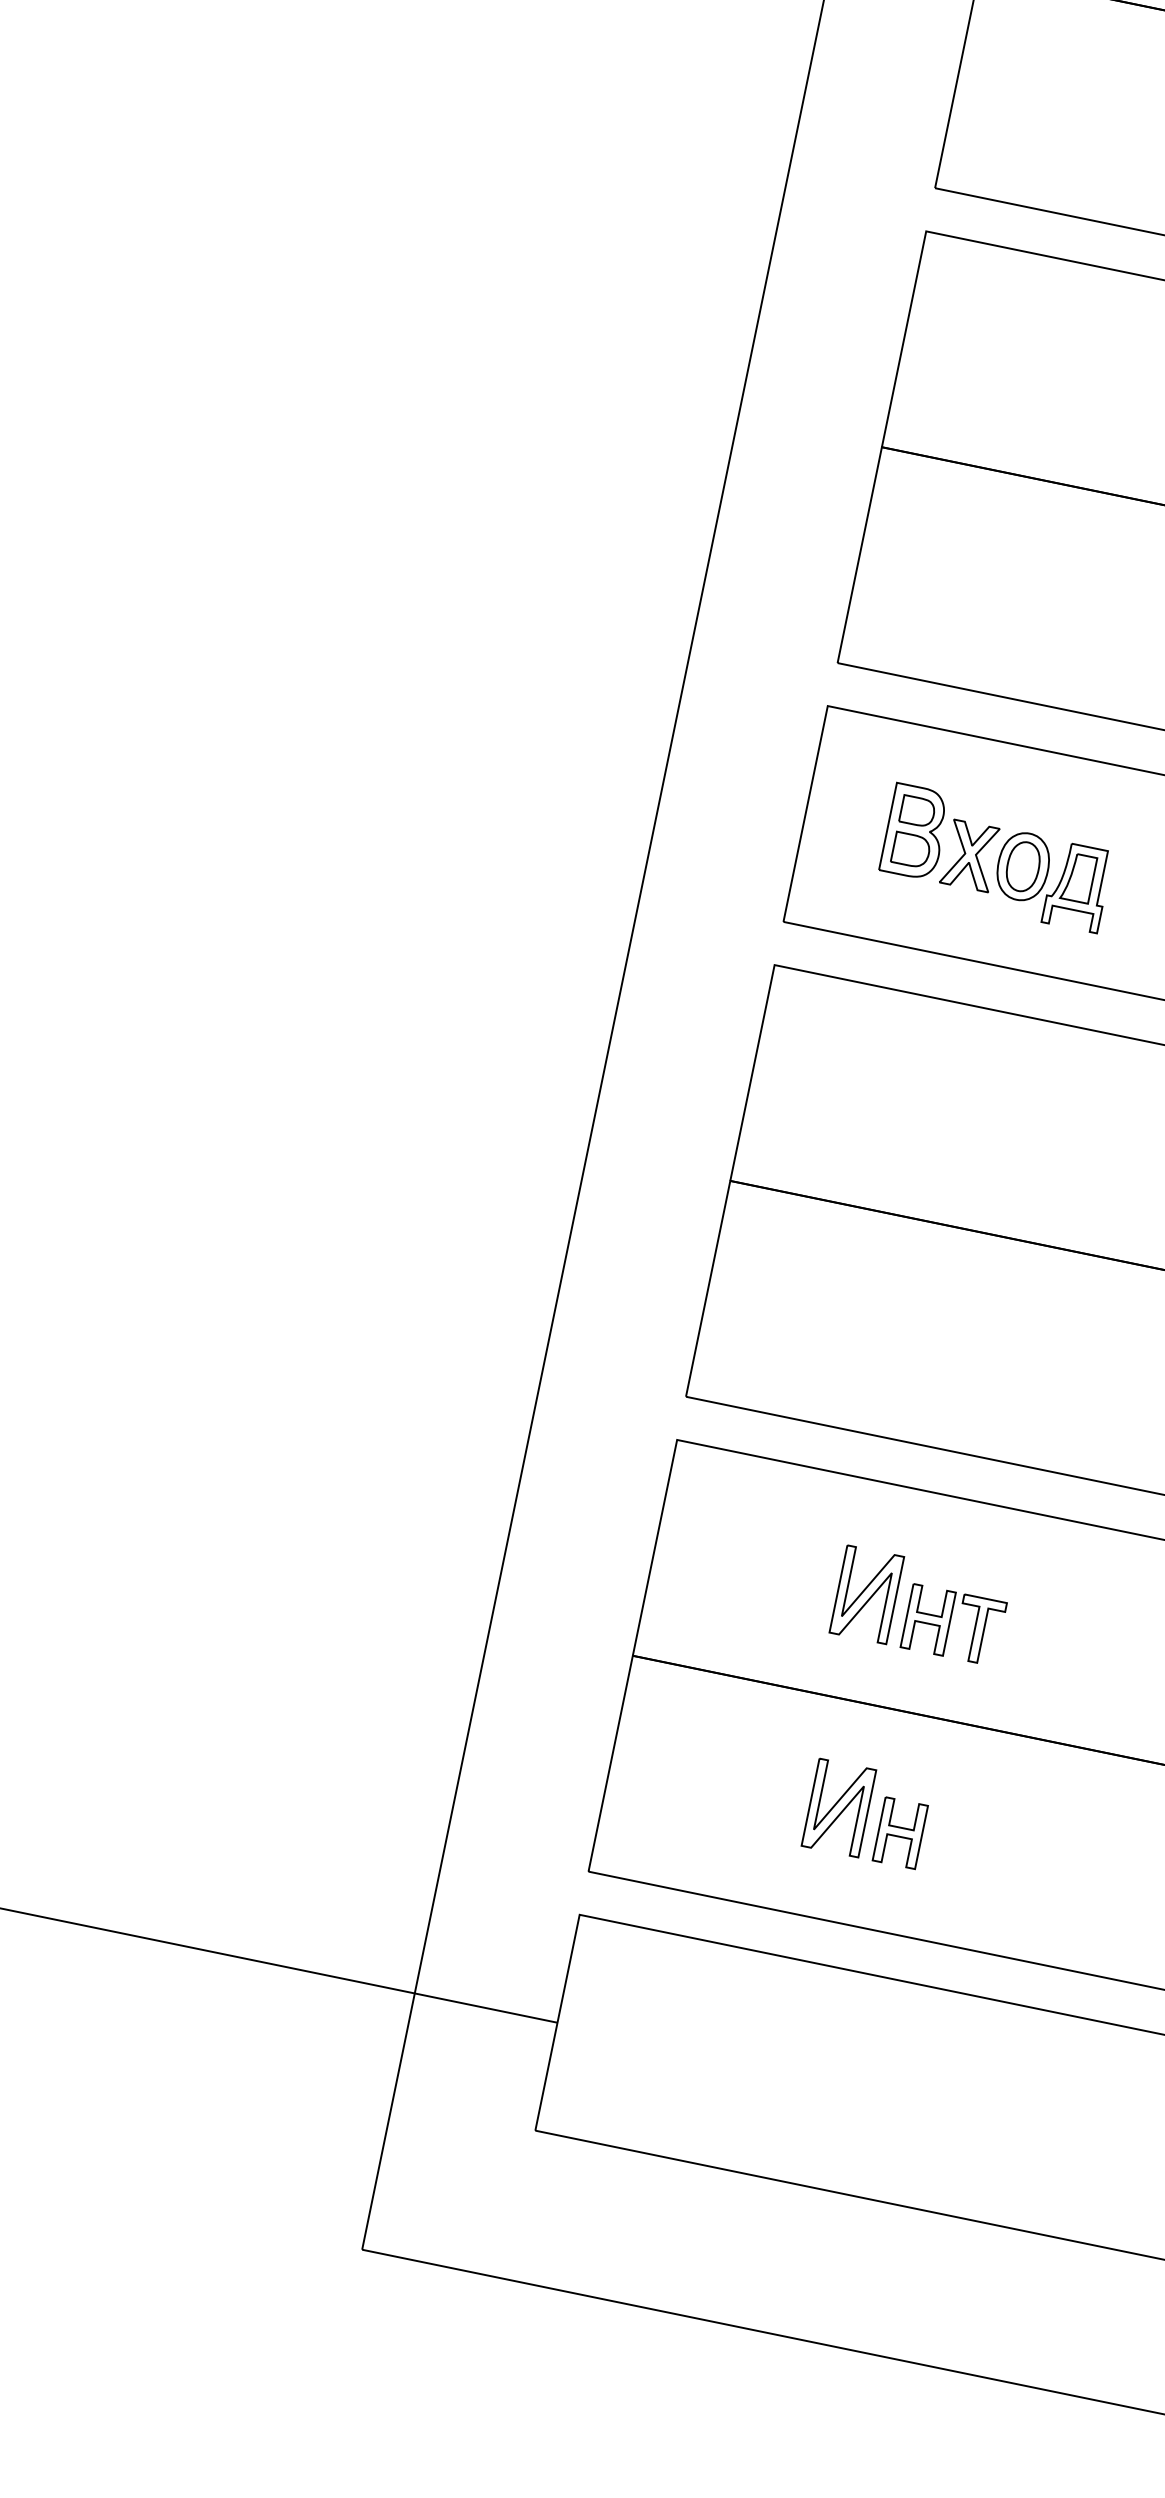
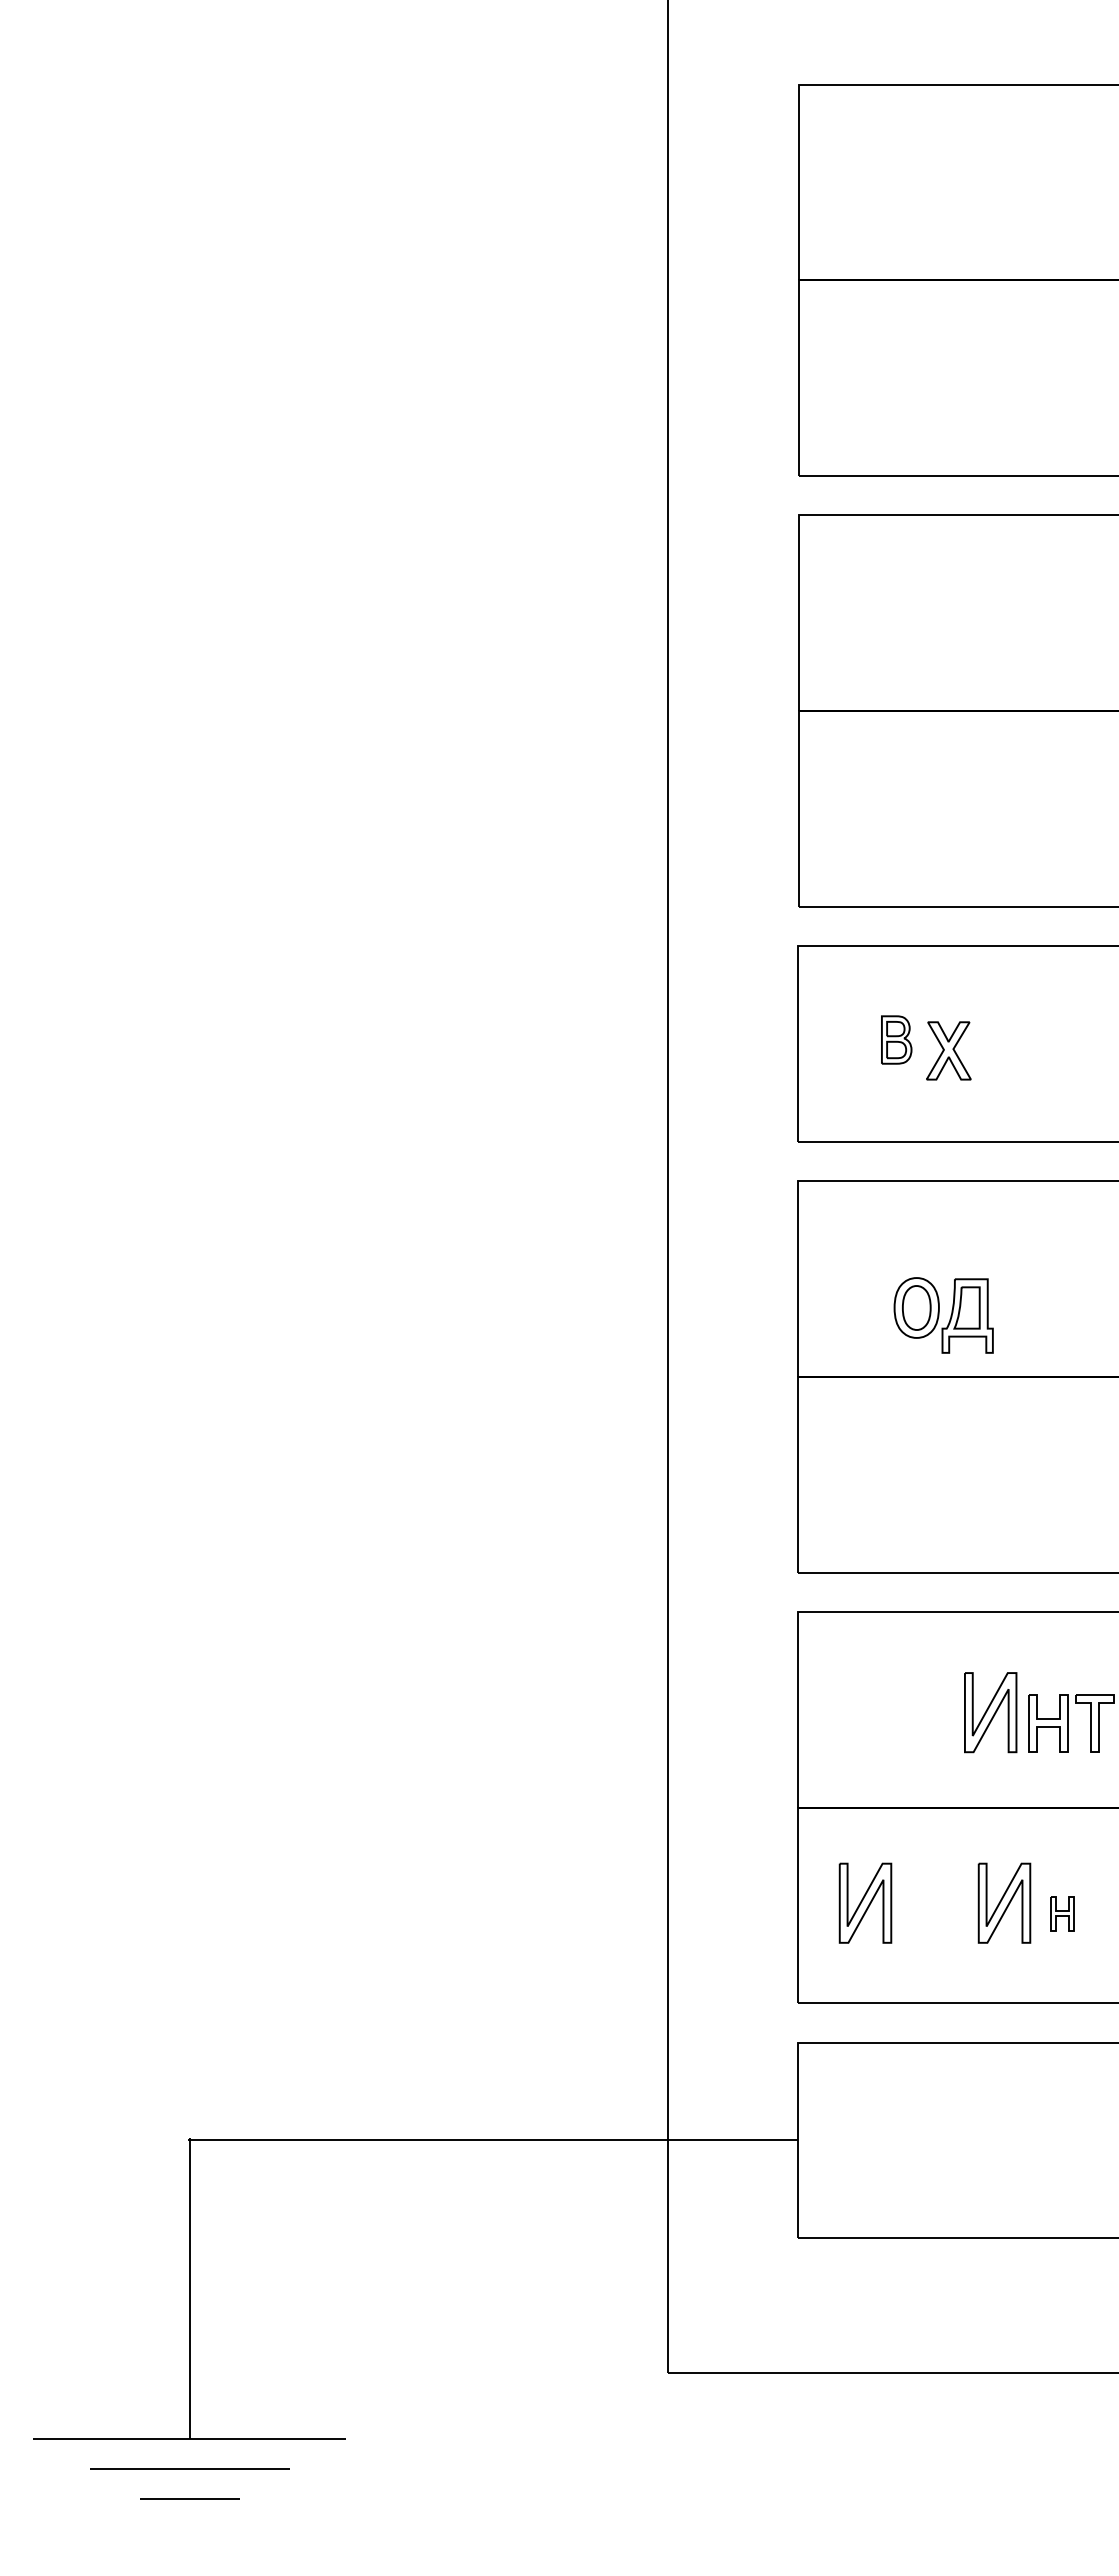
part: (915, 831) -> (896, 1039), size x0.6
part: (1051, 881) -> (943, 1315), moved
part: (685, 1775) -> (865, 1902), added
part: (900, 1832) -> (1062, 1913), size x0.6

